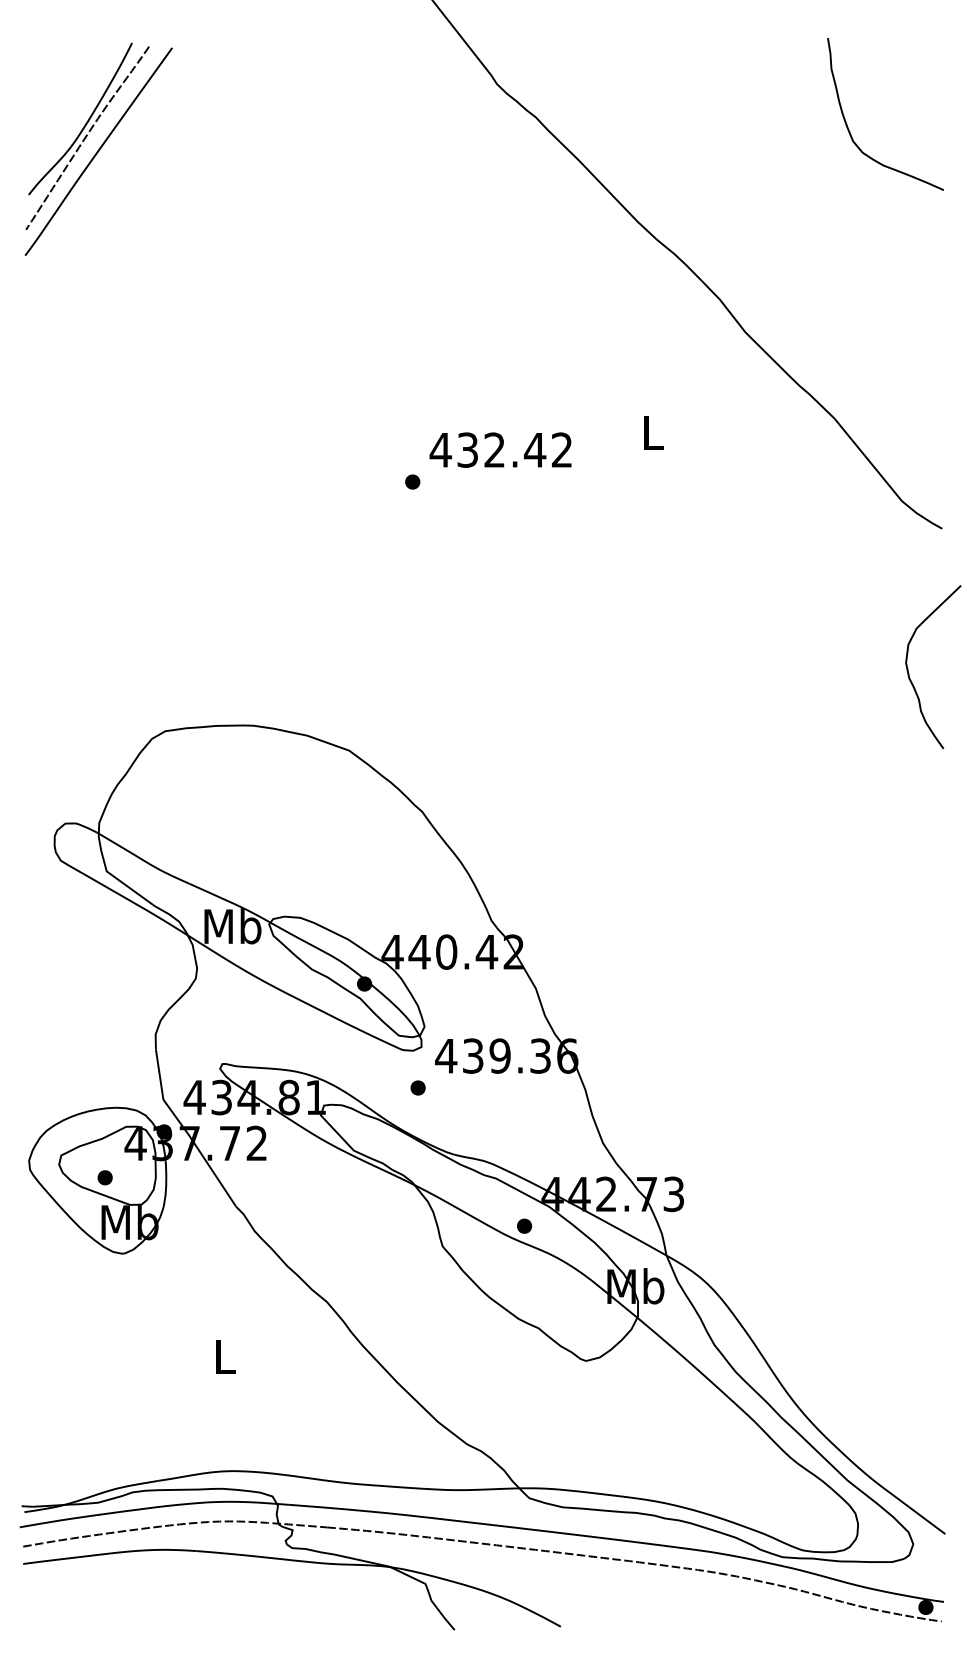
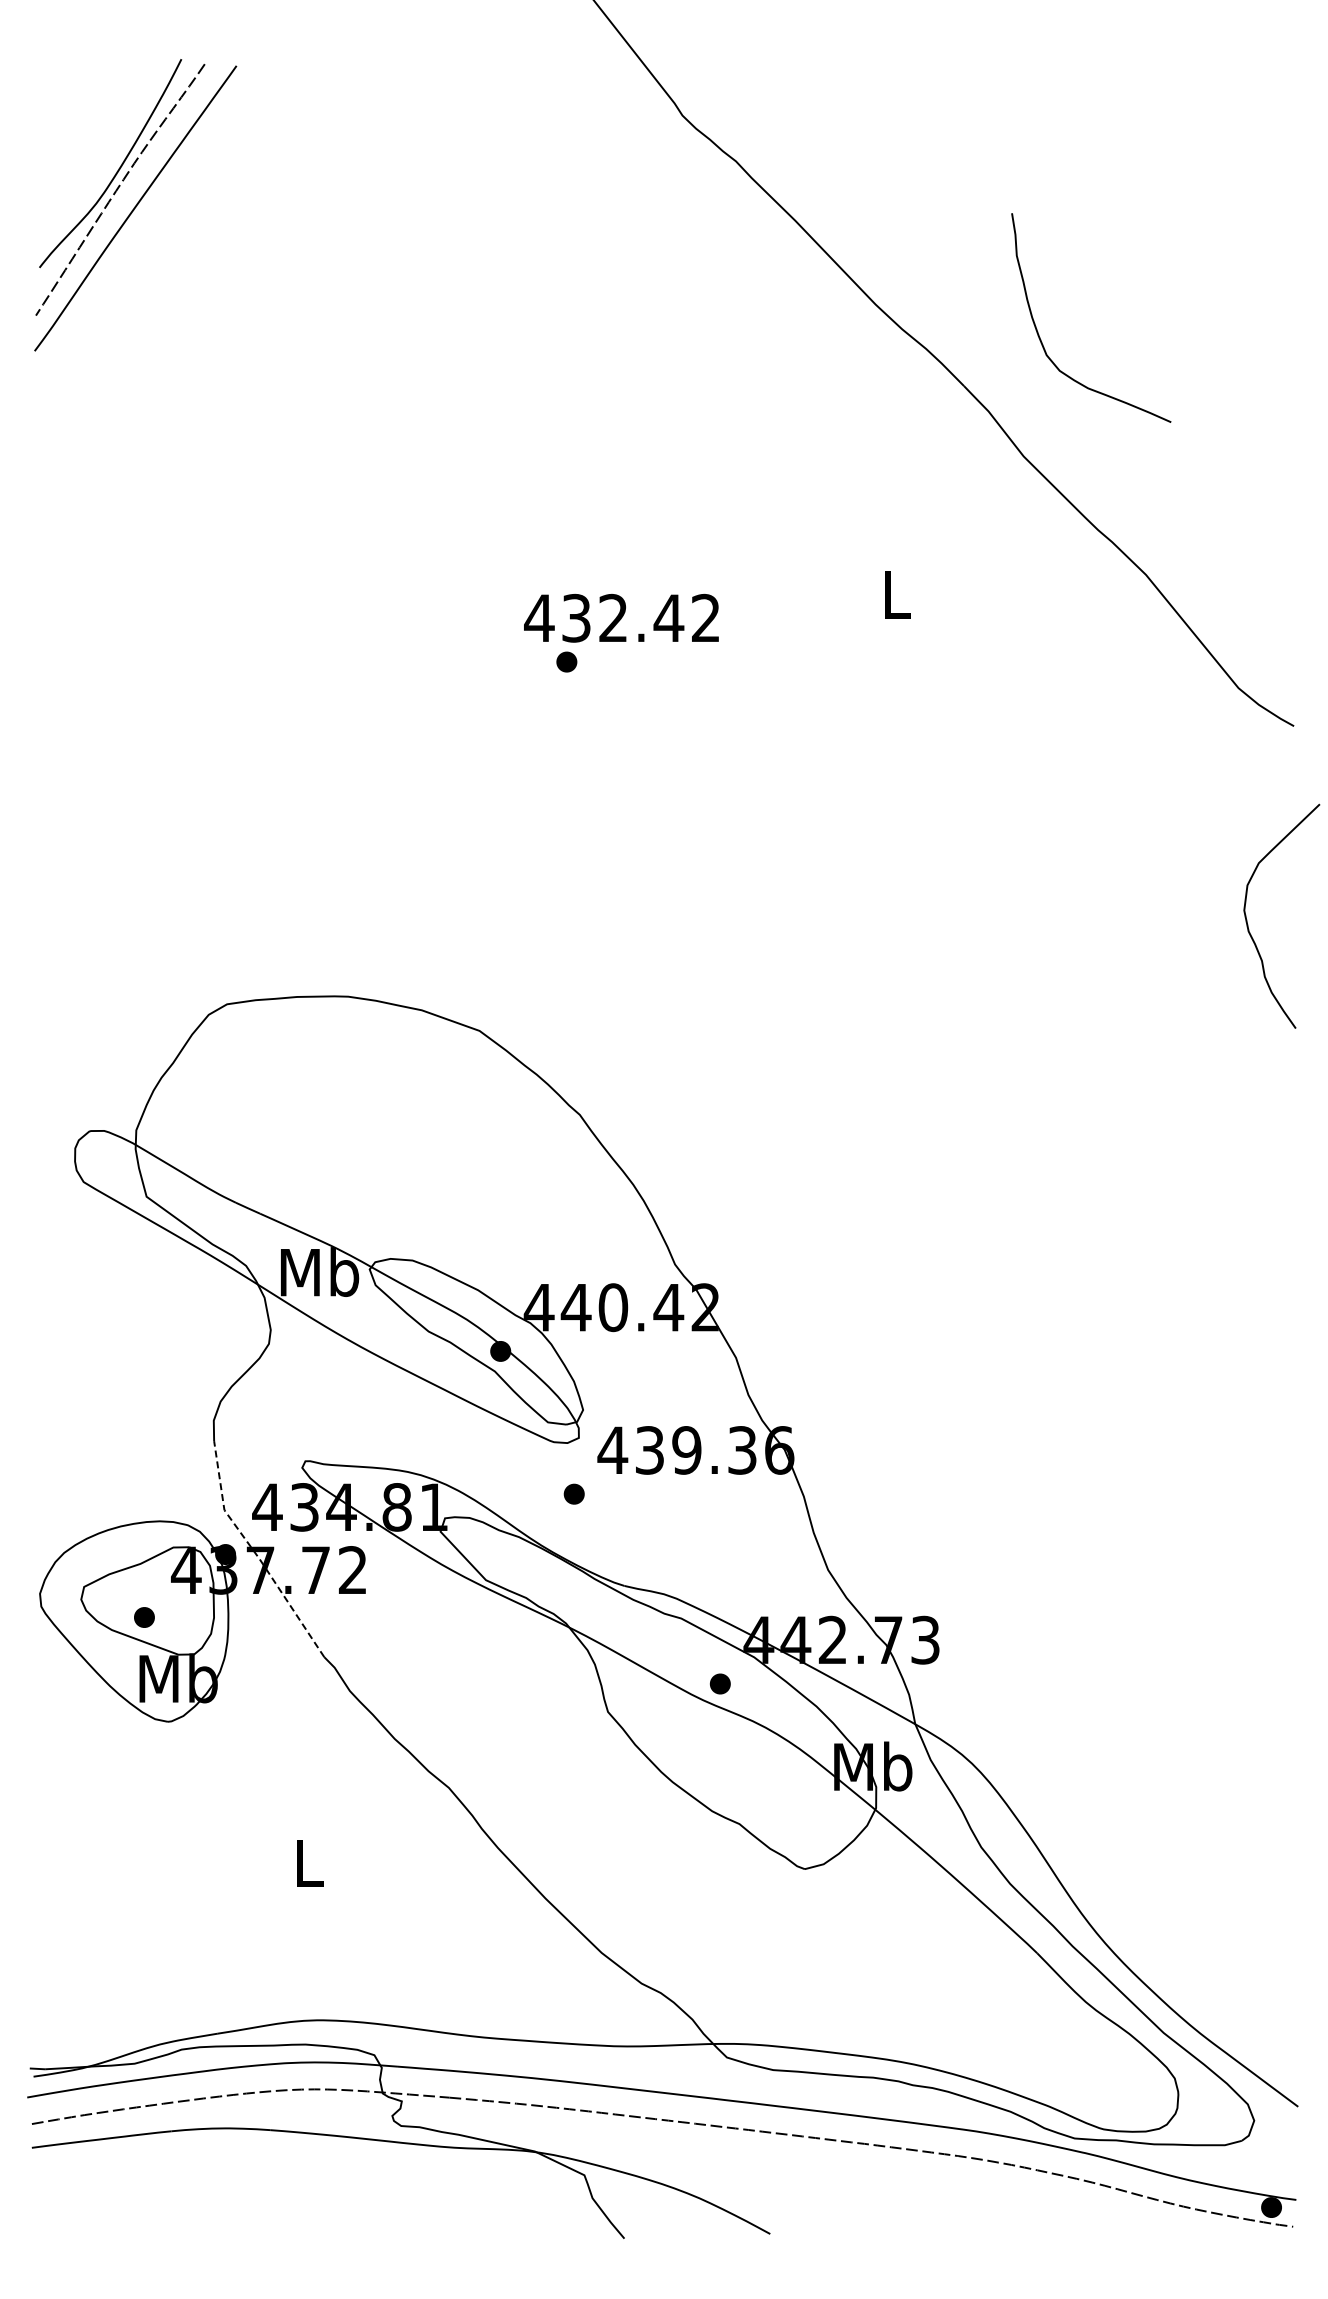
curve: (849, 129) -> (1041, 339), moved
text: (500, 449) -> (621, 617), moved
line: (186, 1131) -> (255, 1553), solid -> dashed

